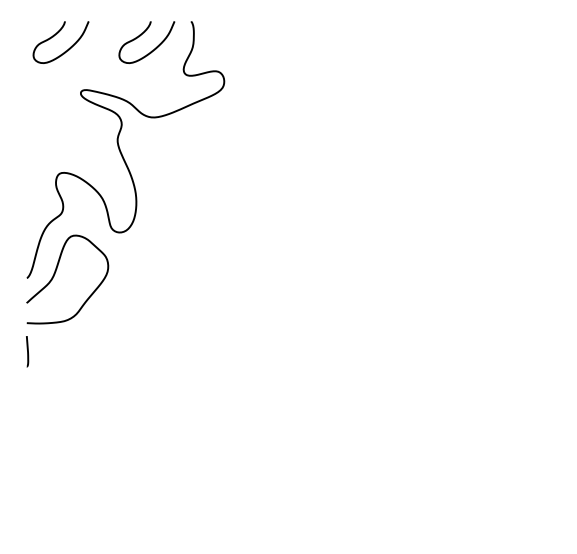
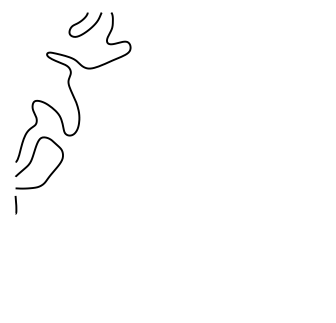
curve: (55, 36) -> (32, 21), removed

